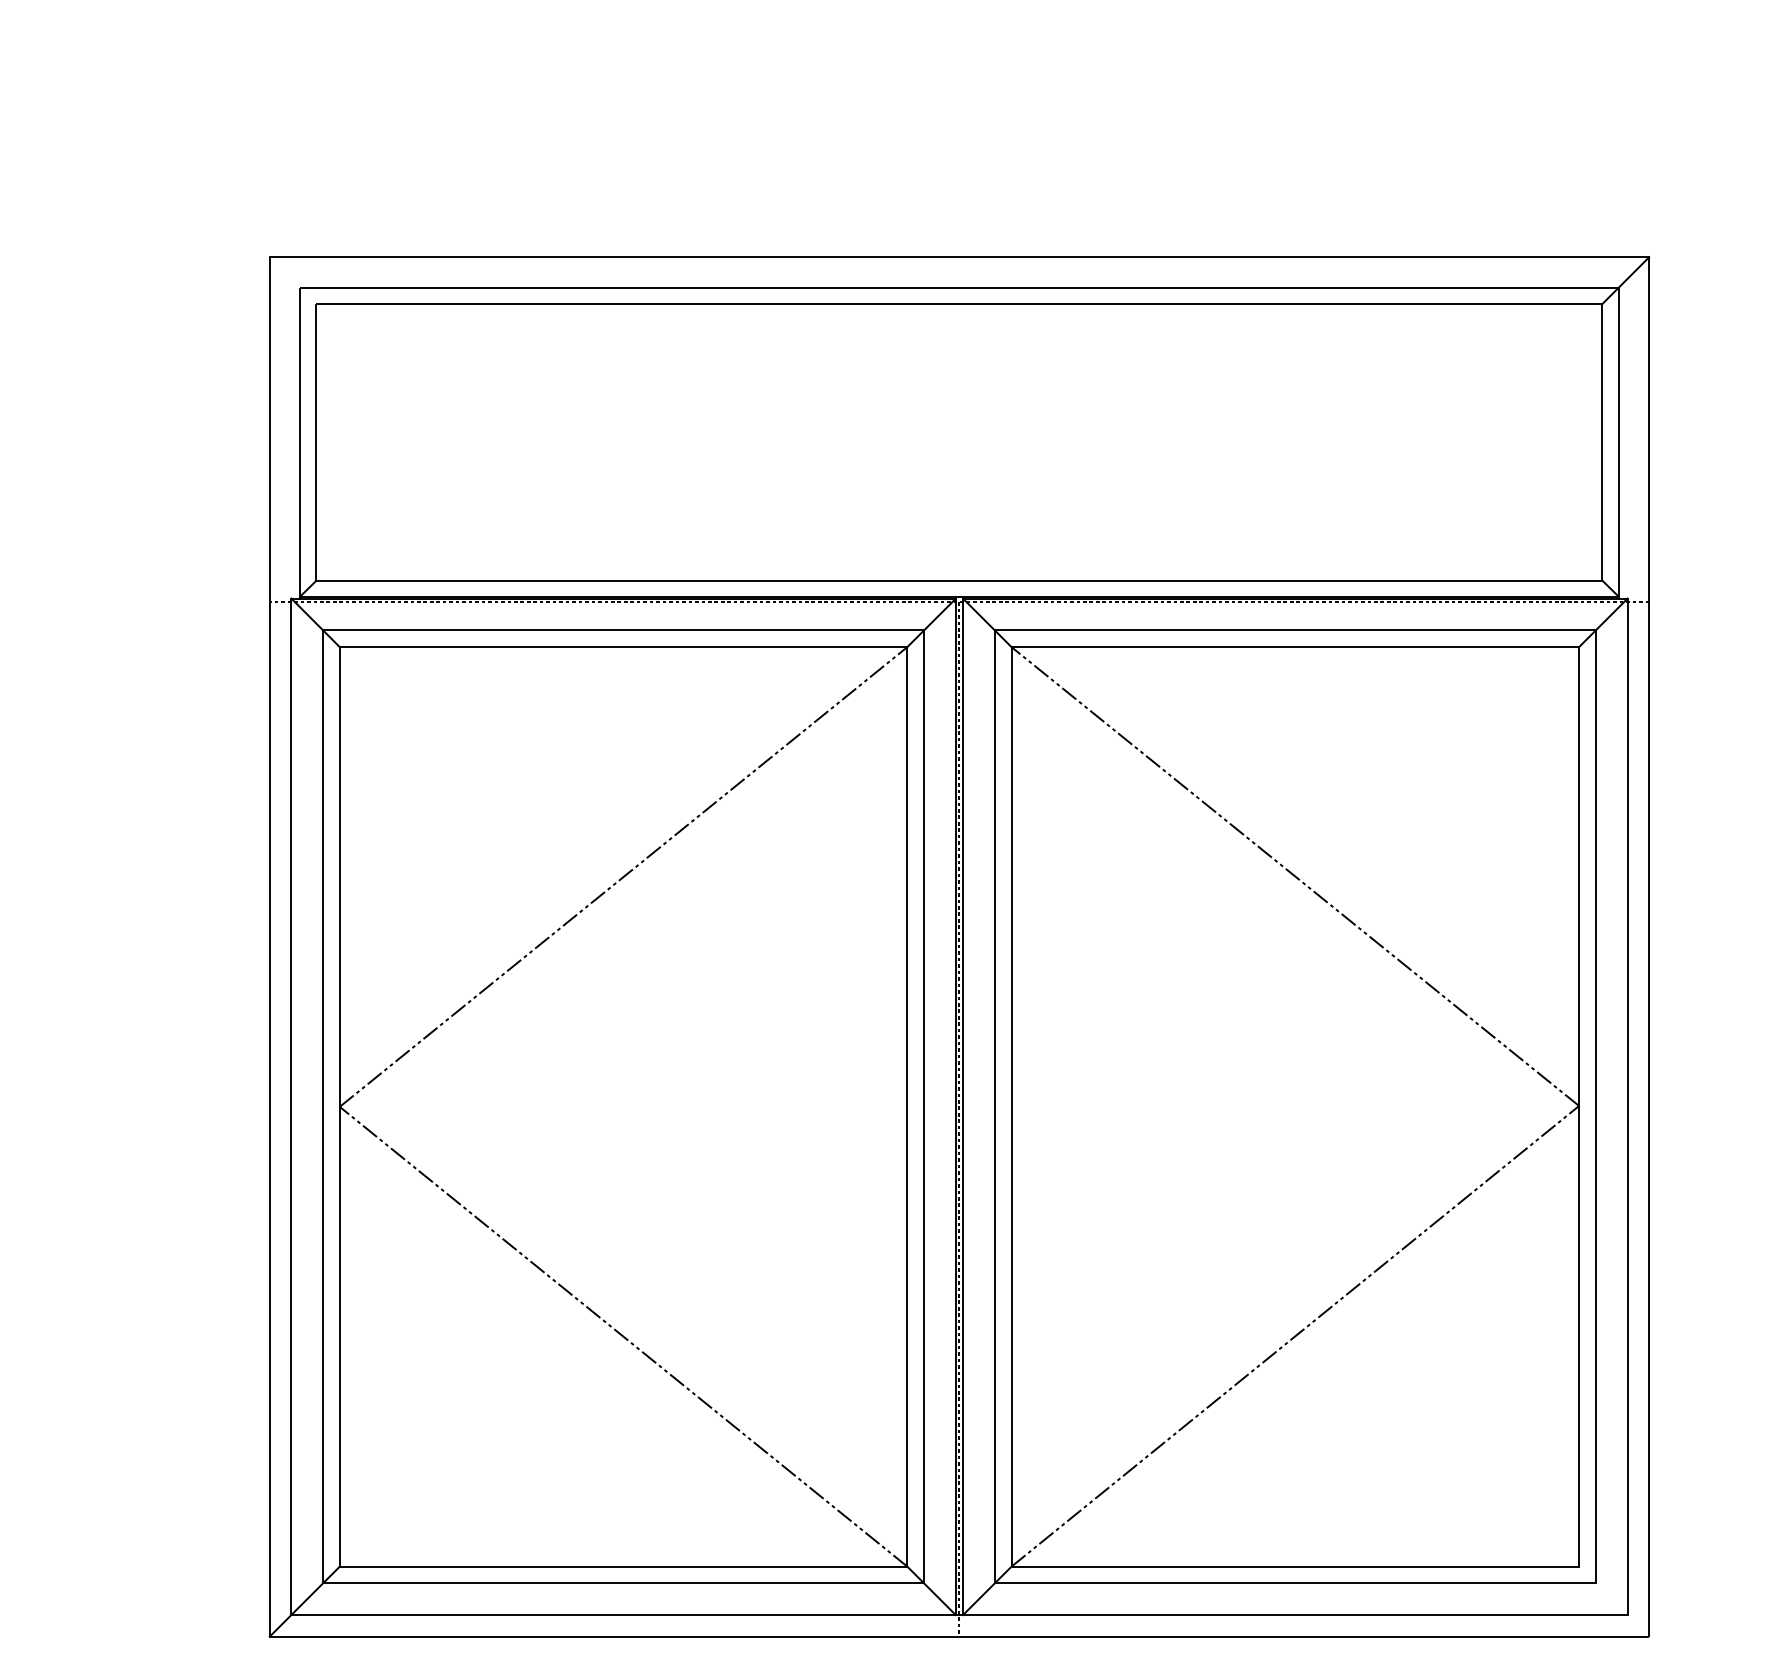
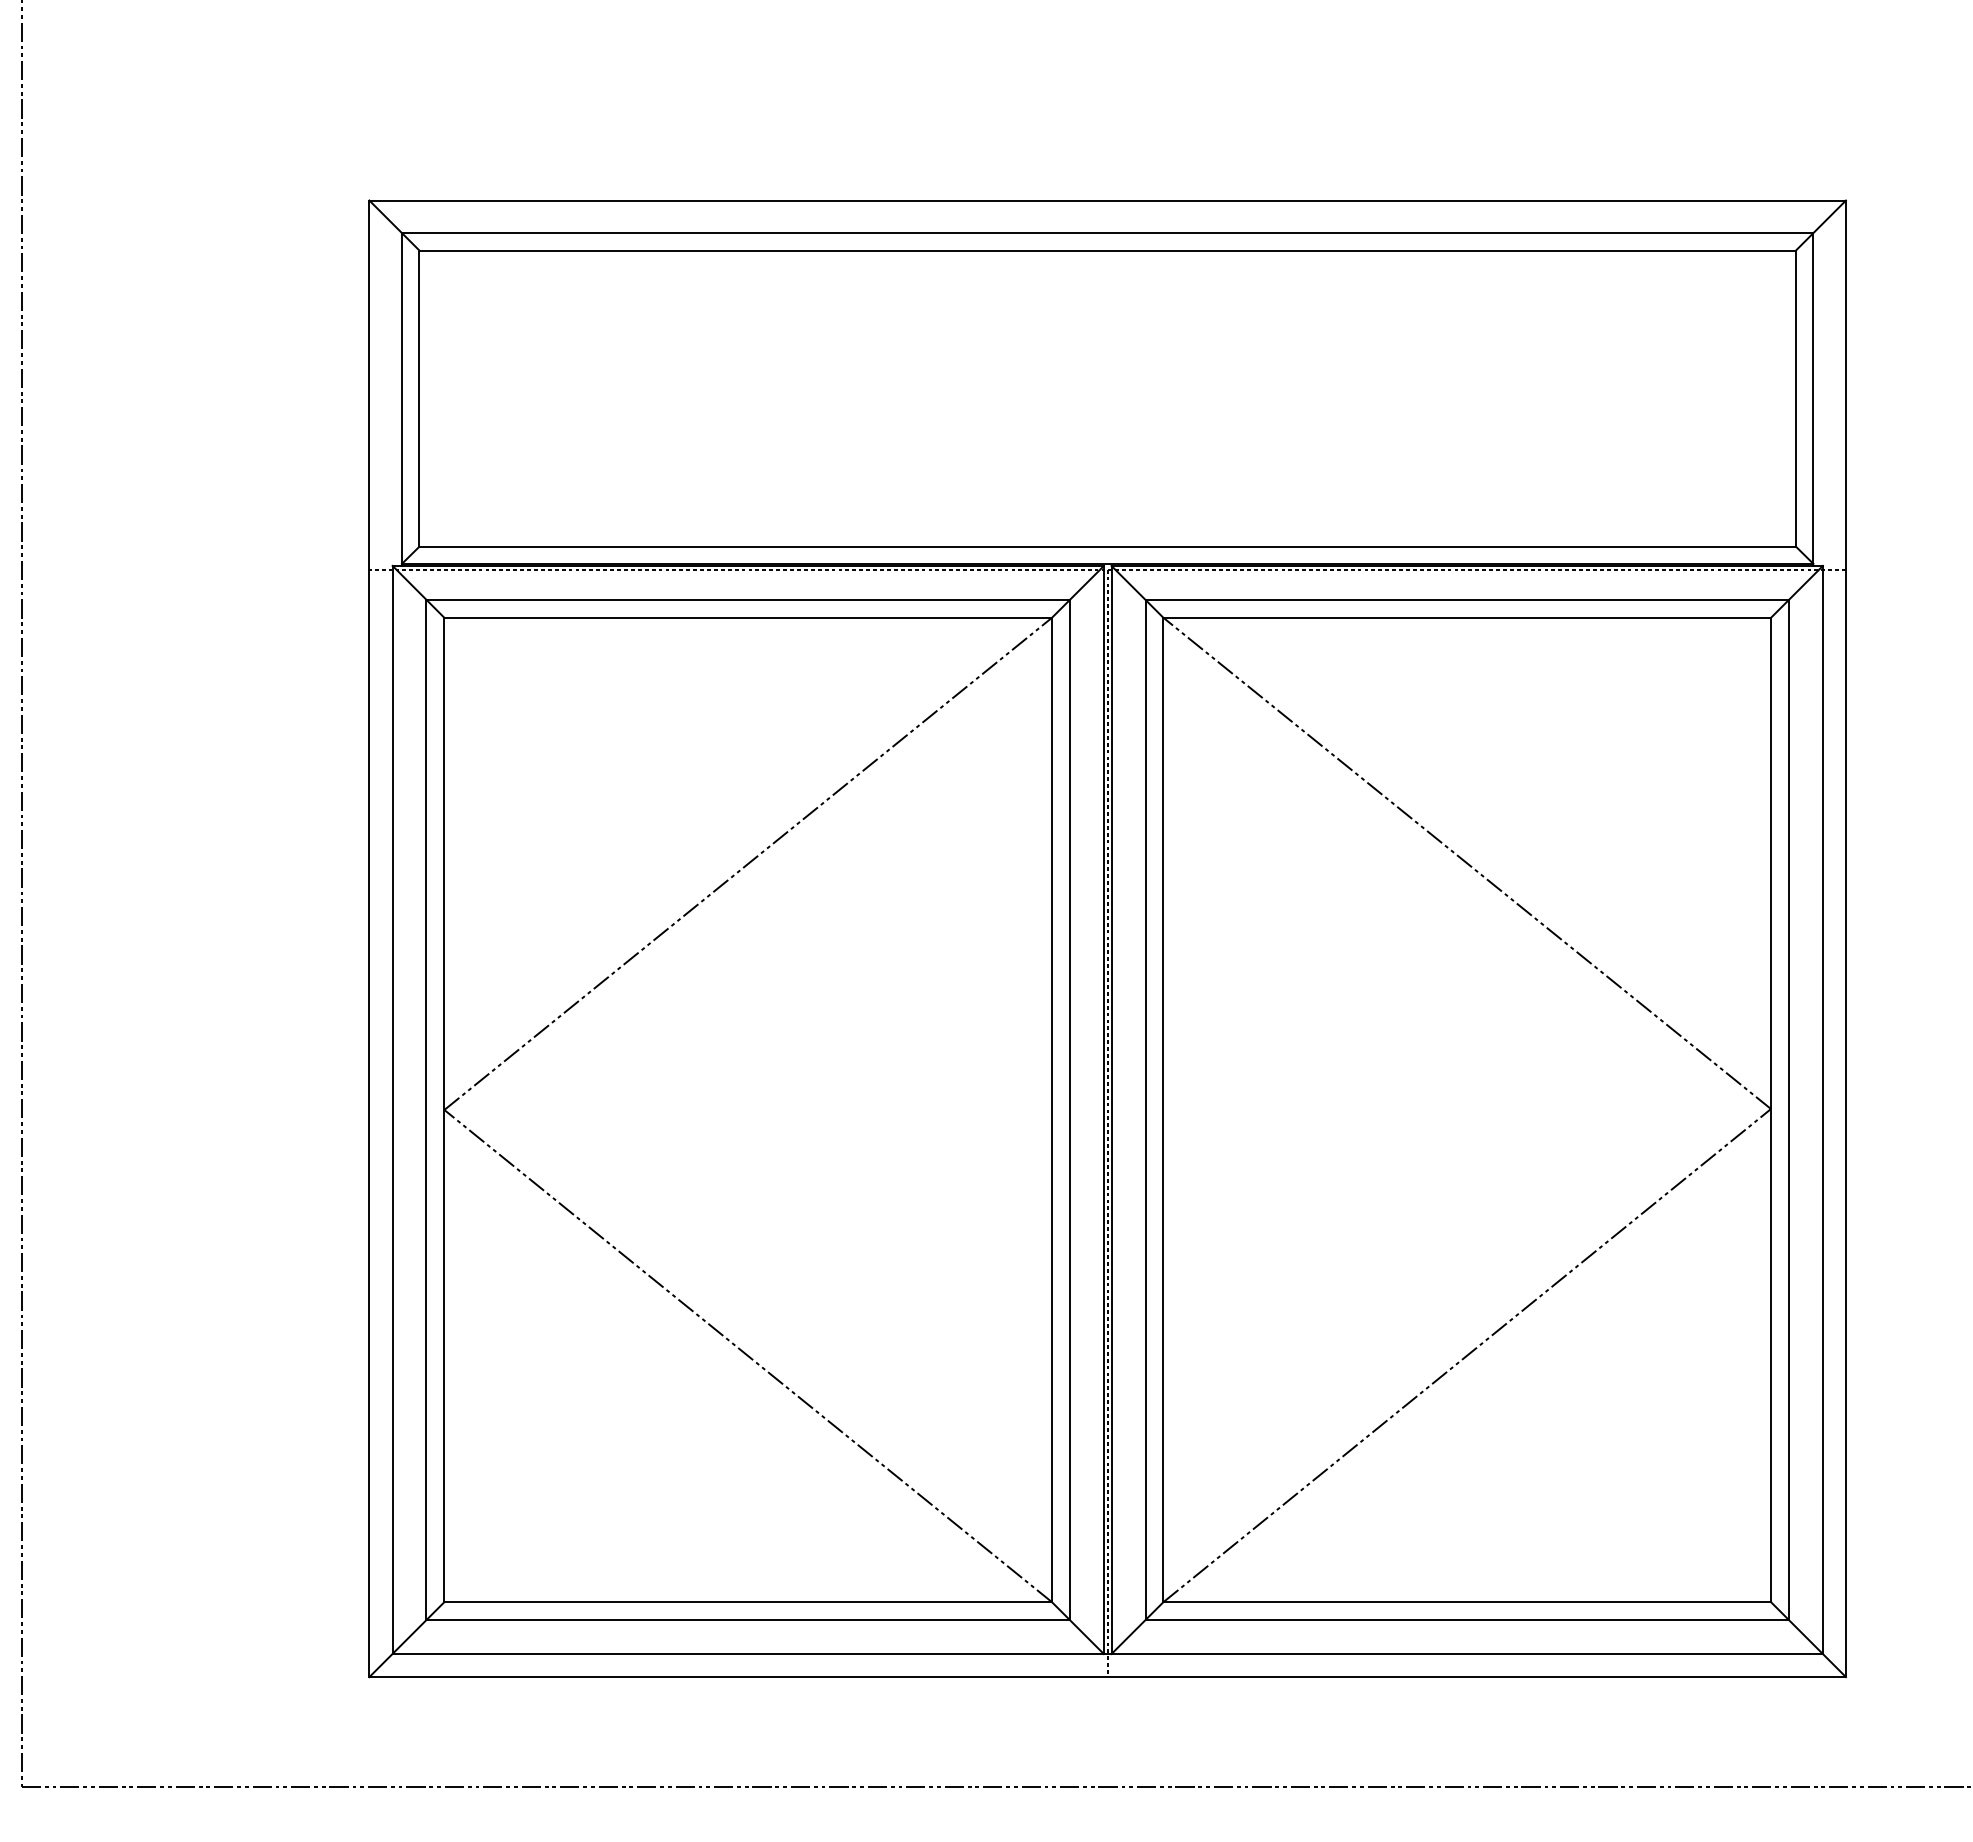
line: (293, 280) -> (394, 225), added
line: (1614, 1601) -> (1808, 1639), added

